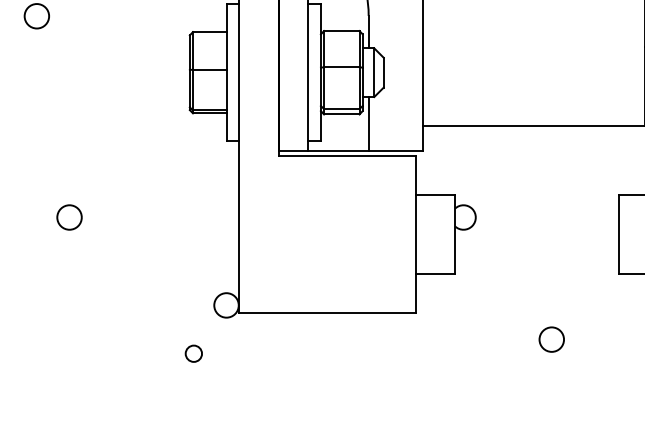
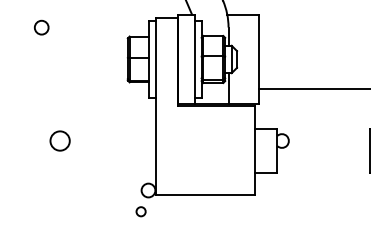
circle: (68, 216) -> (59, 140), size x1.4
circle: (551, 339) -> (331, 209), removed
circle: (192, 353) -> (140, 211), moved

